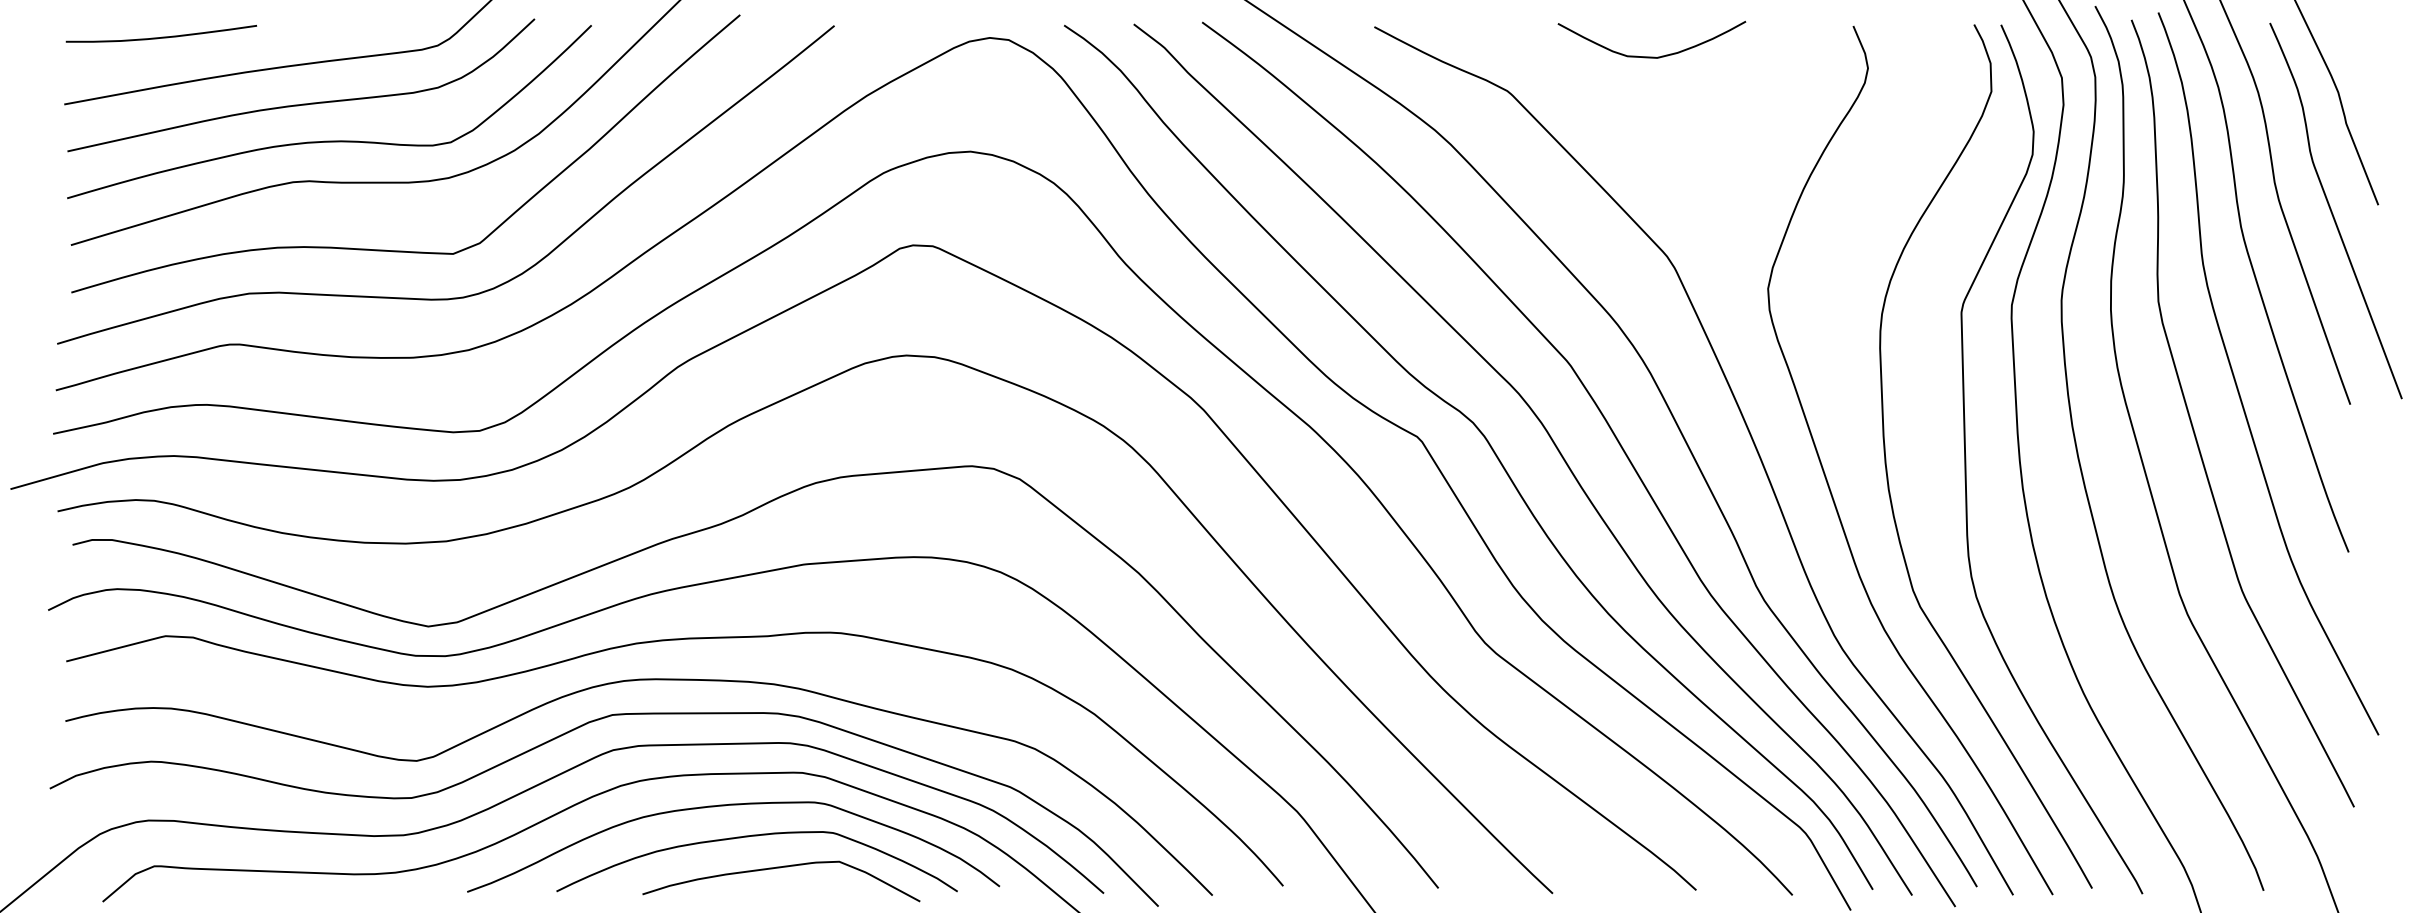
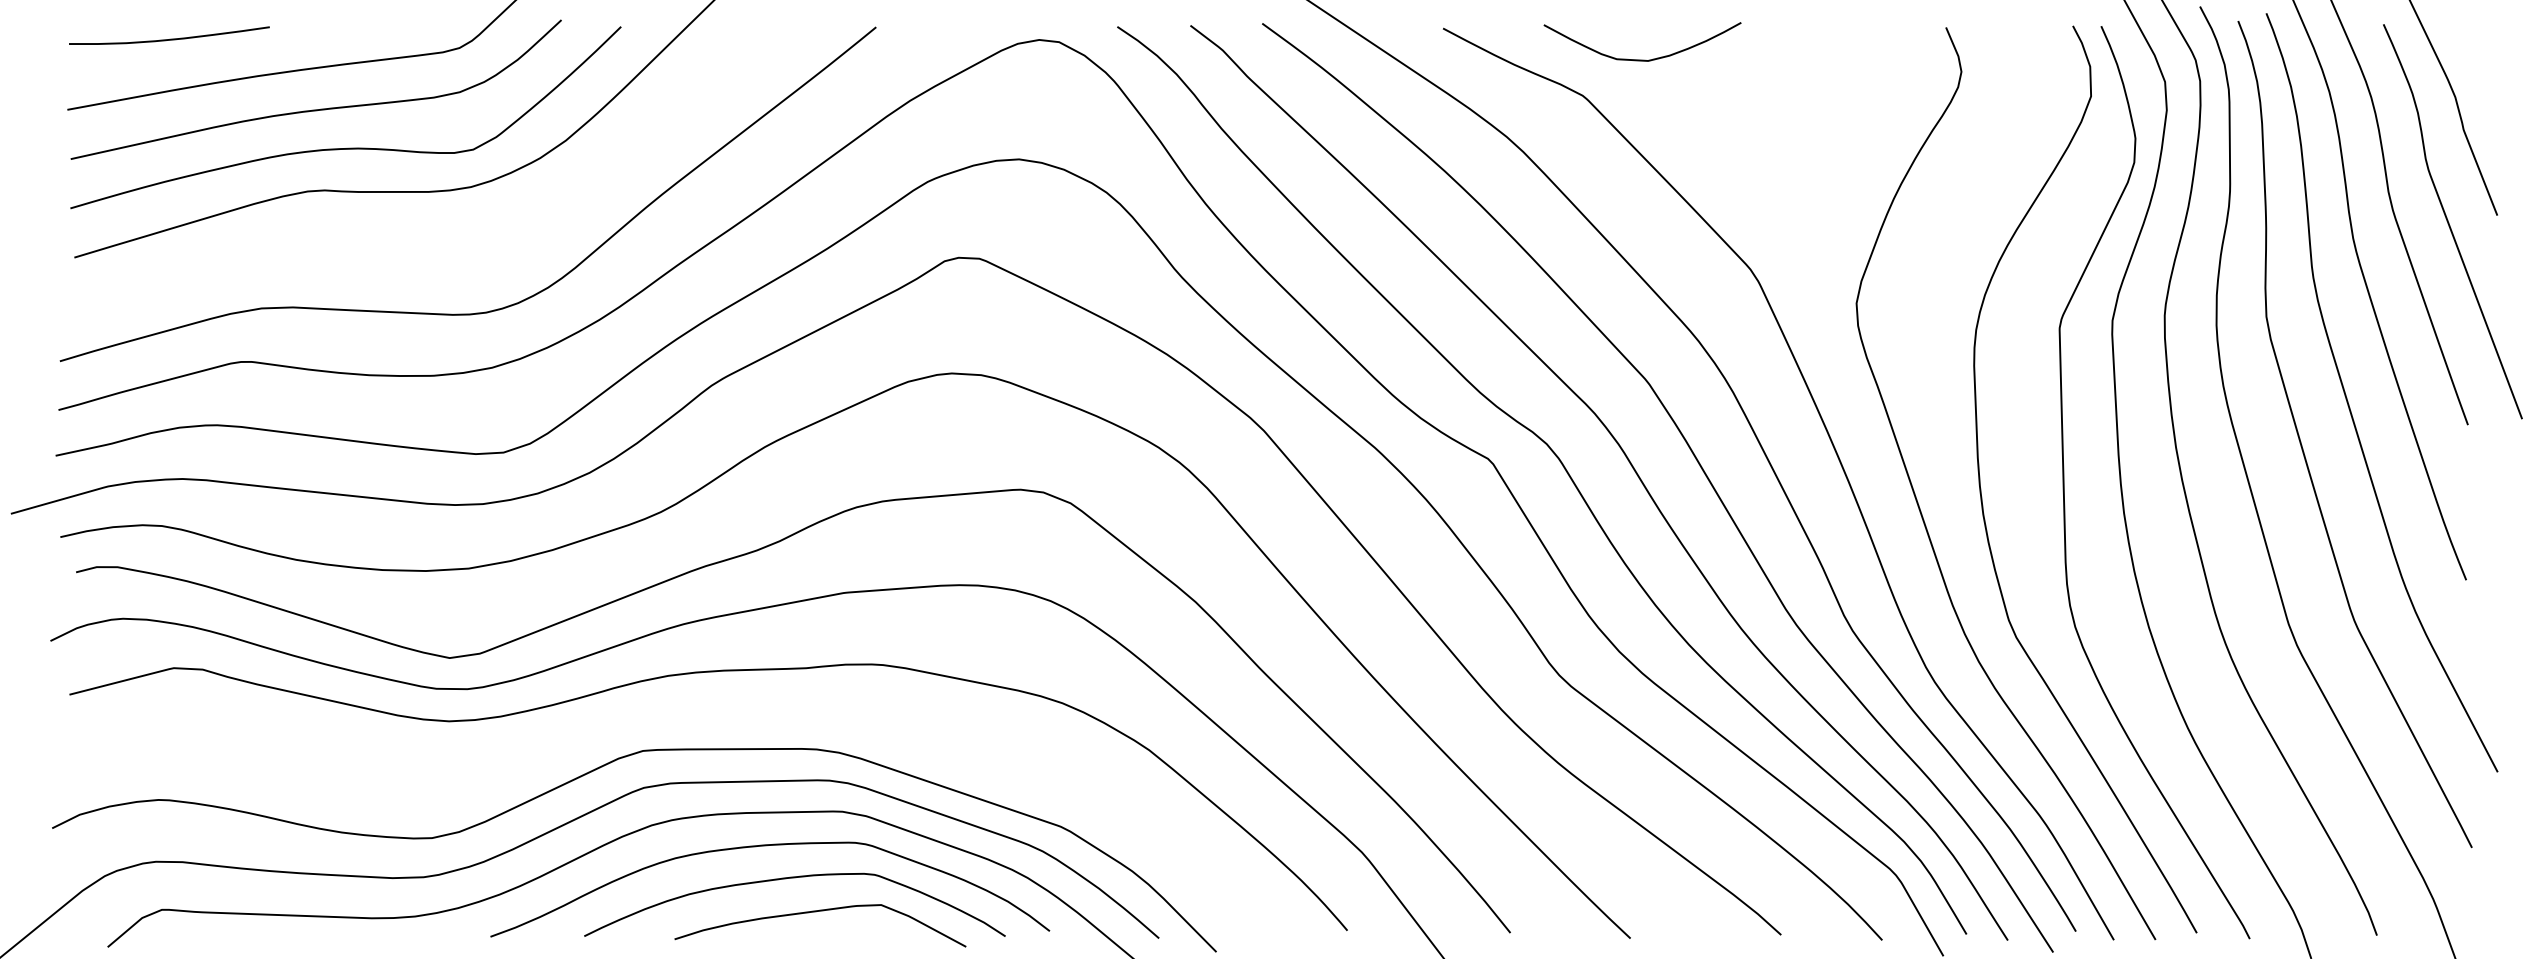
curve: (1651, 56) -> (1642, 59), moved
curve: (405, 250) -> (425, 263), removed
curve: (618, 683) -> (649, 717), removed

